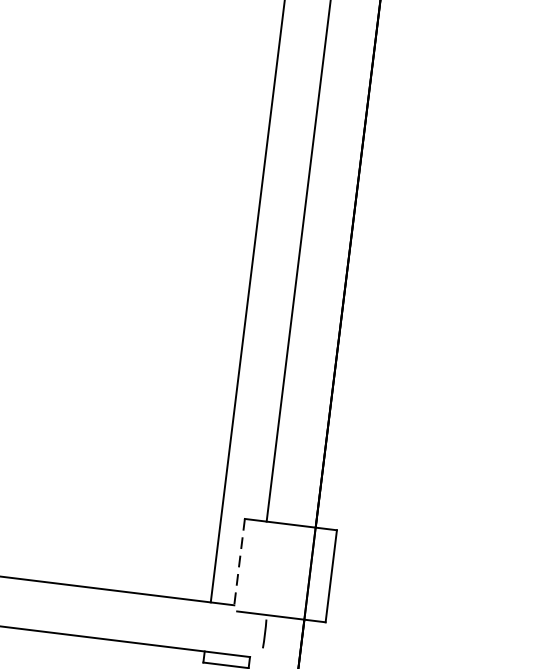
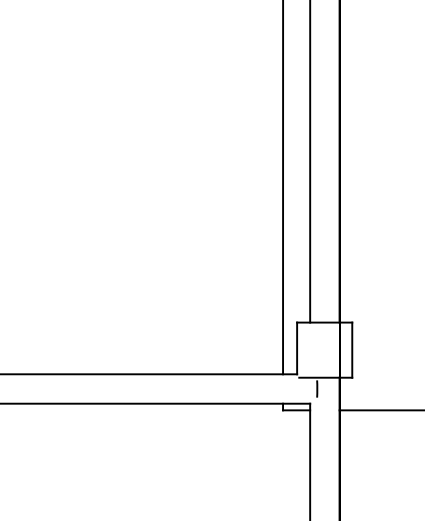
line: (240, 562) -> (297, 348), dashed -> solid

